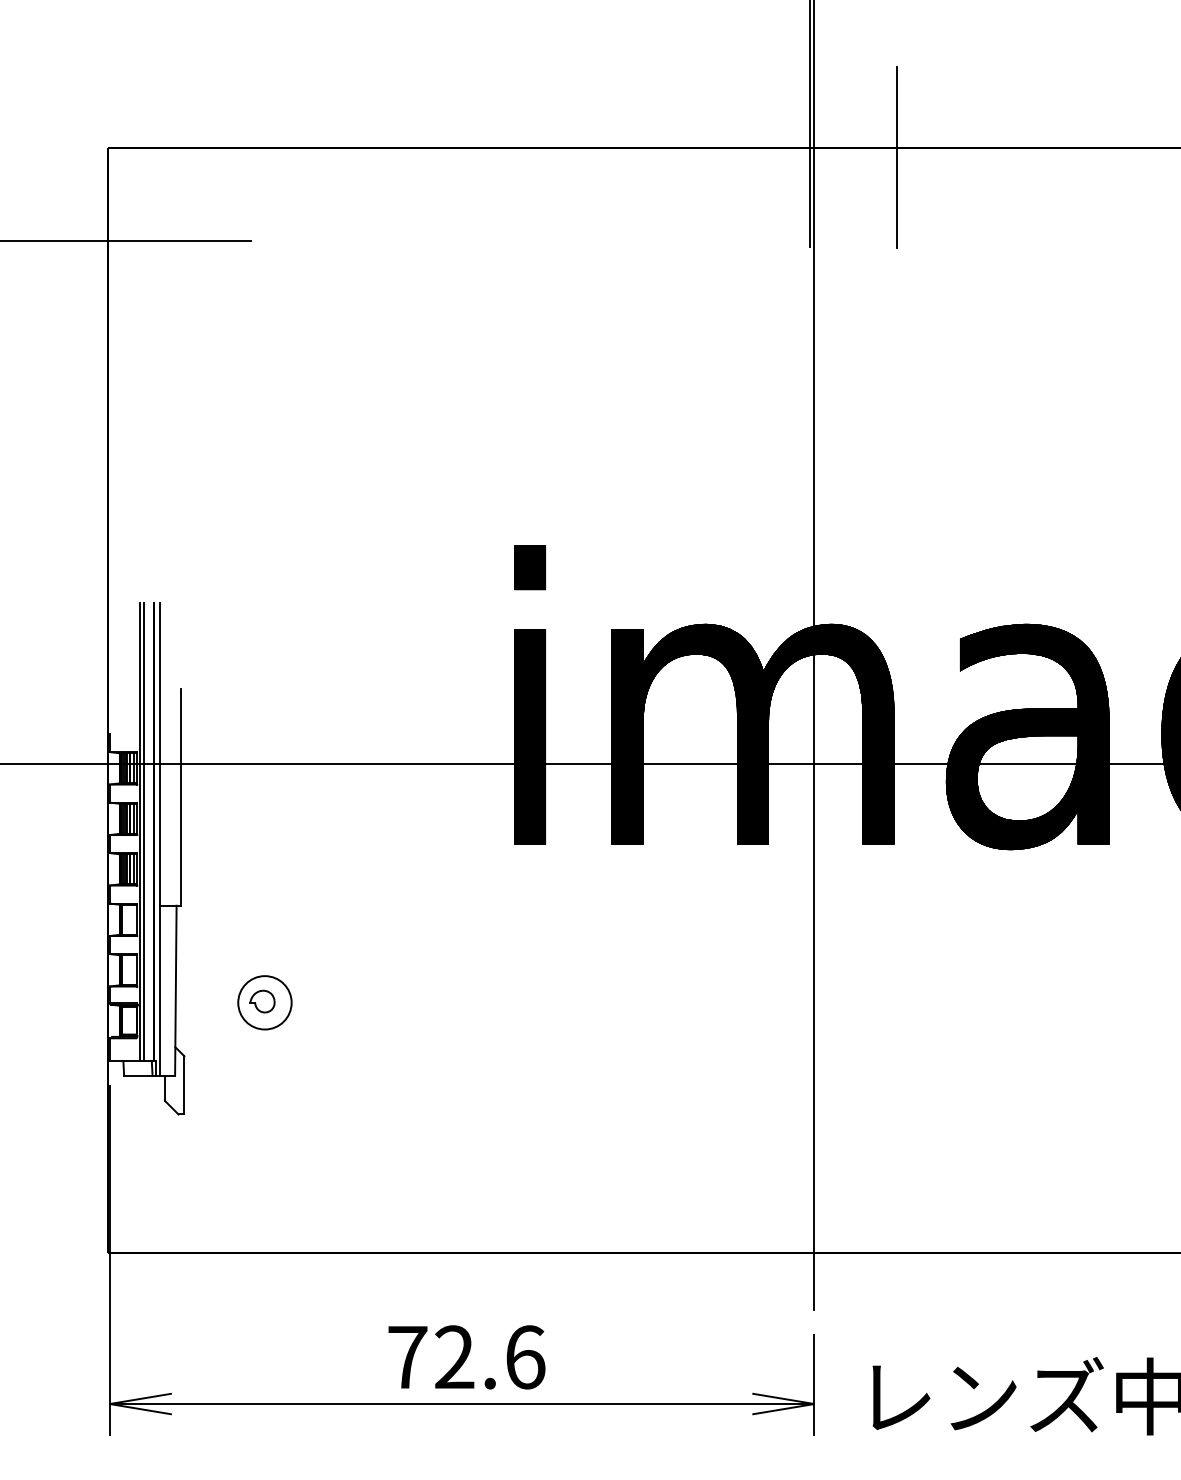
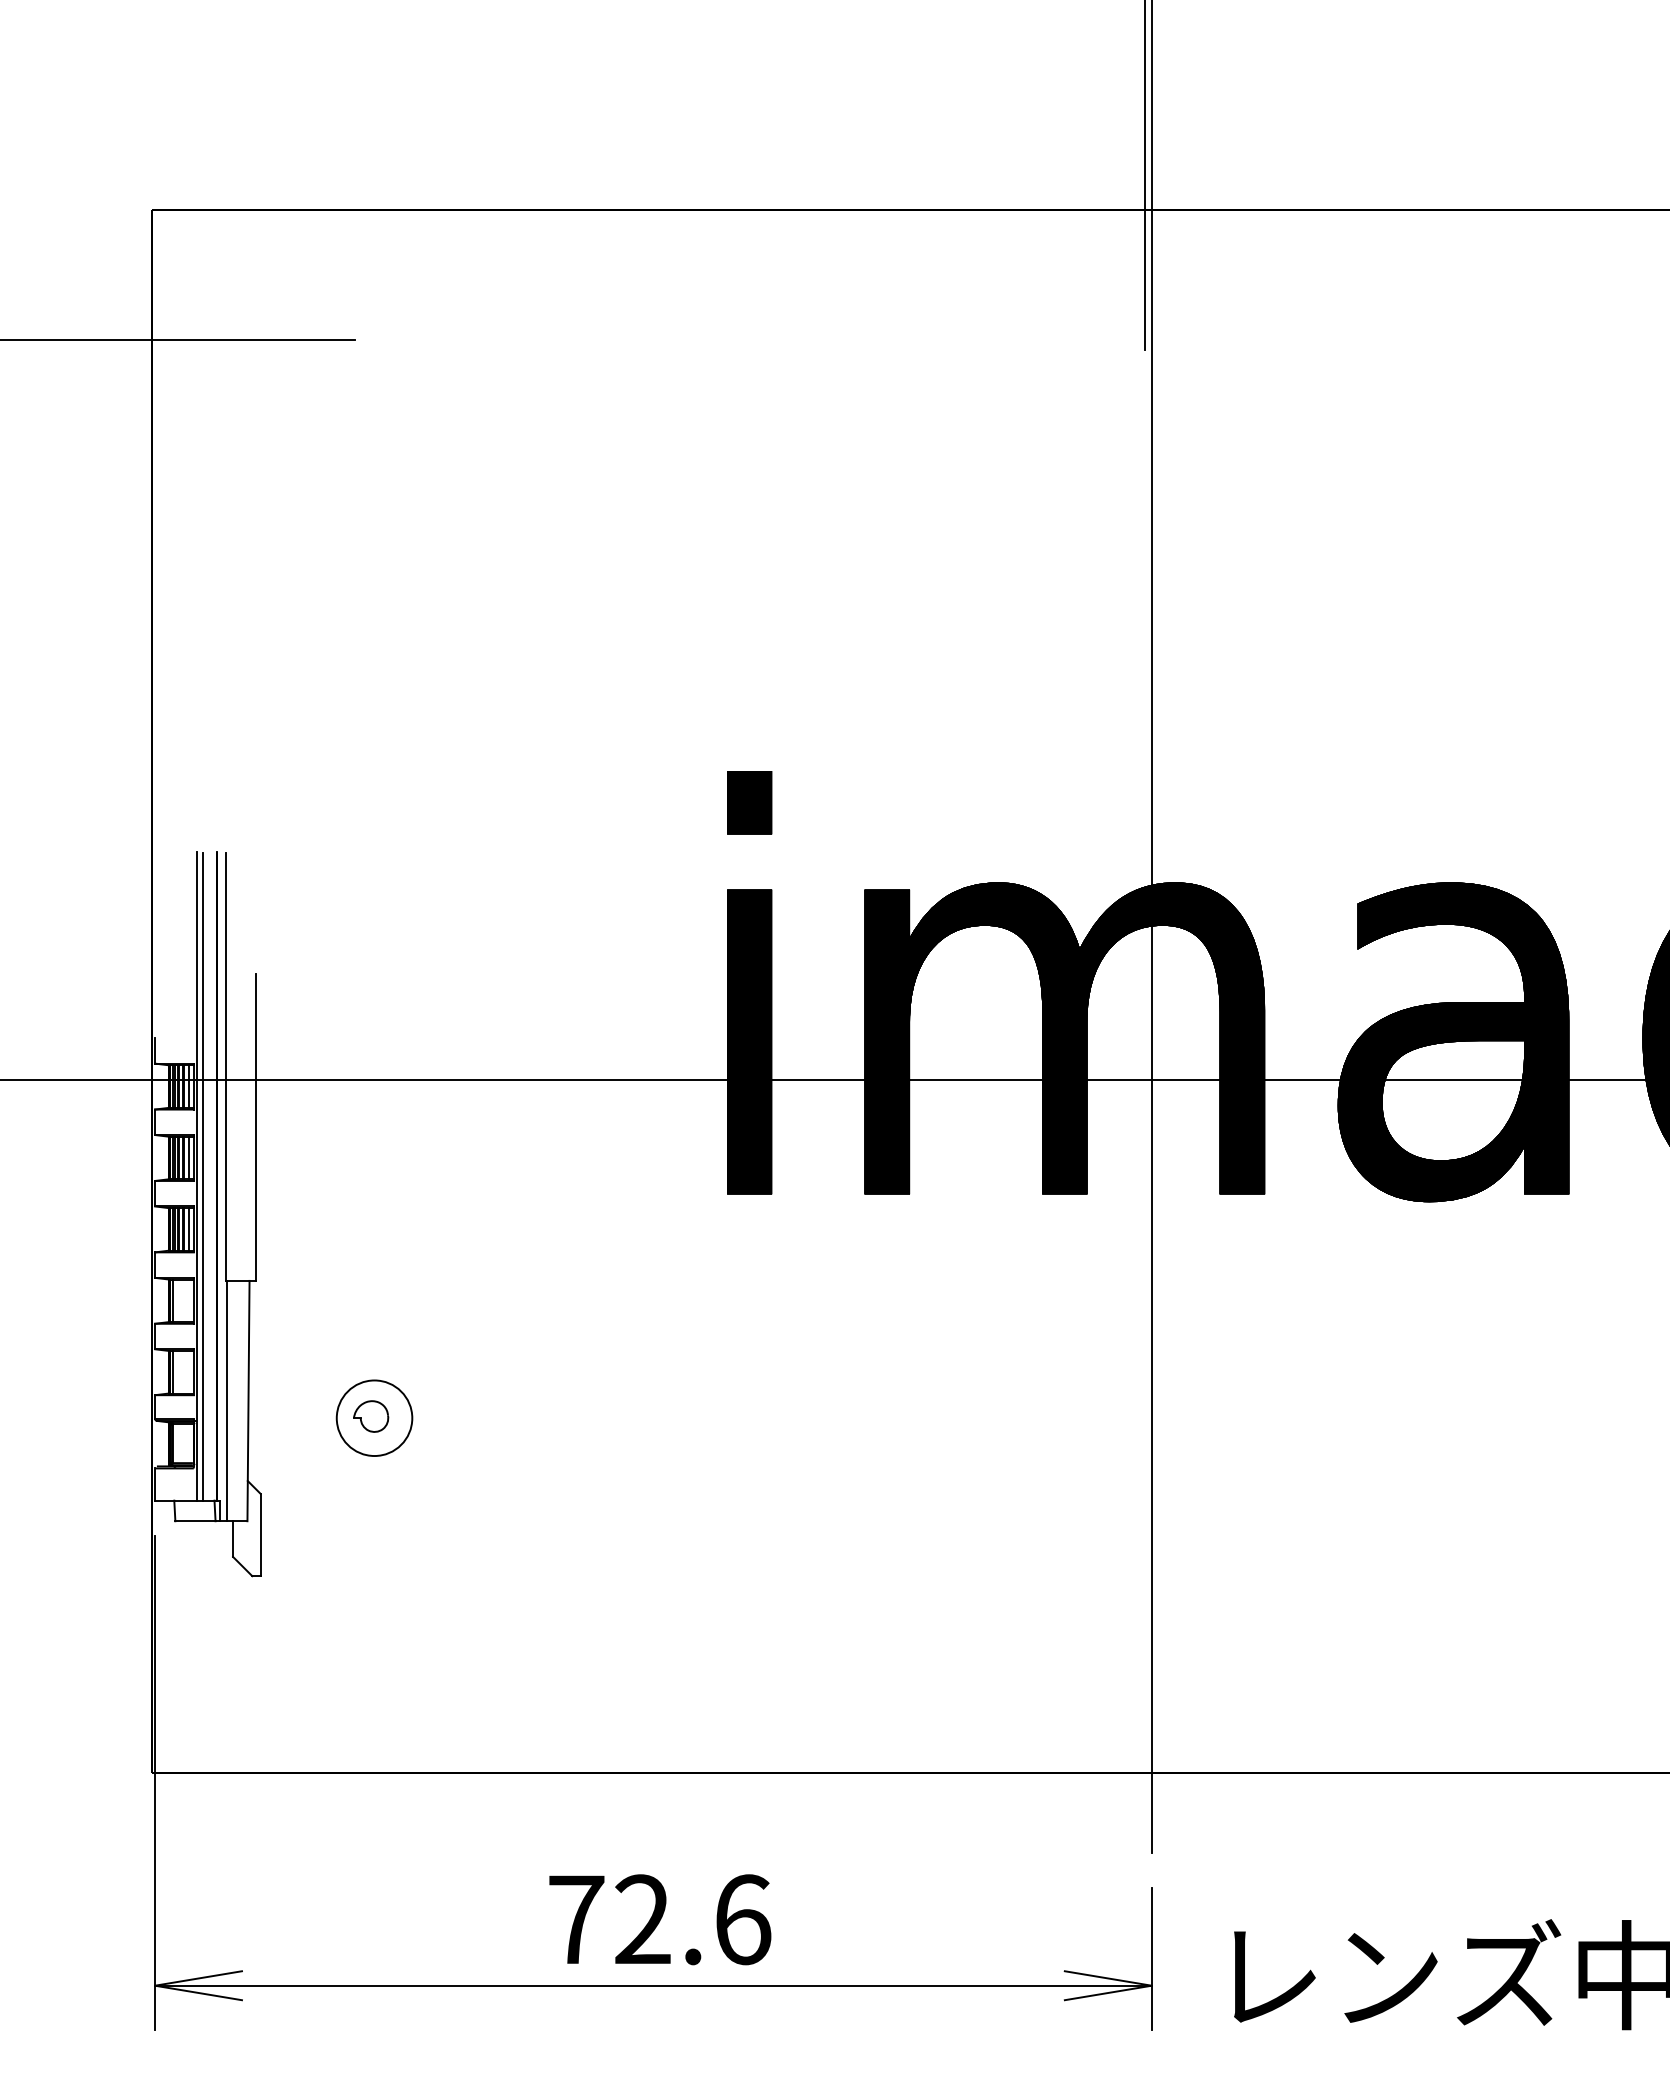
line: (896, 156) -> (1268, 221), removed

